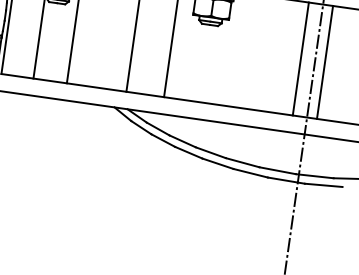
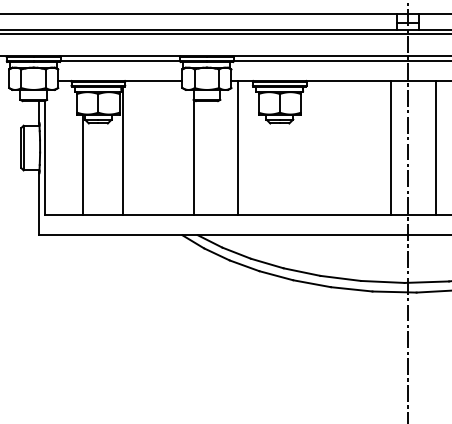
line: (324, 62) -> (435, 148), moved

